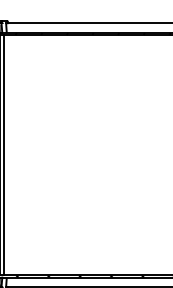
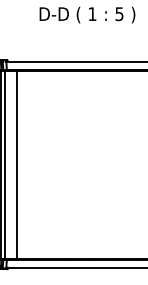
line: (19, 154) -> (16, 164), added

